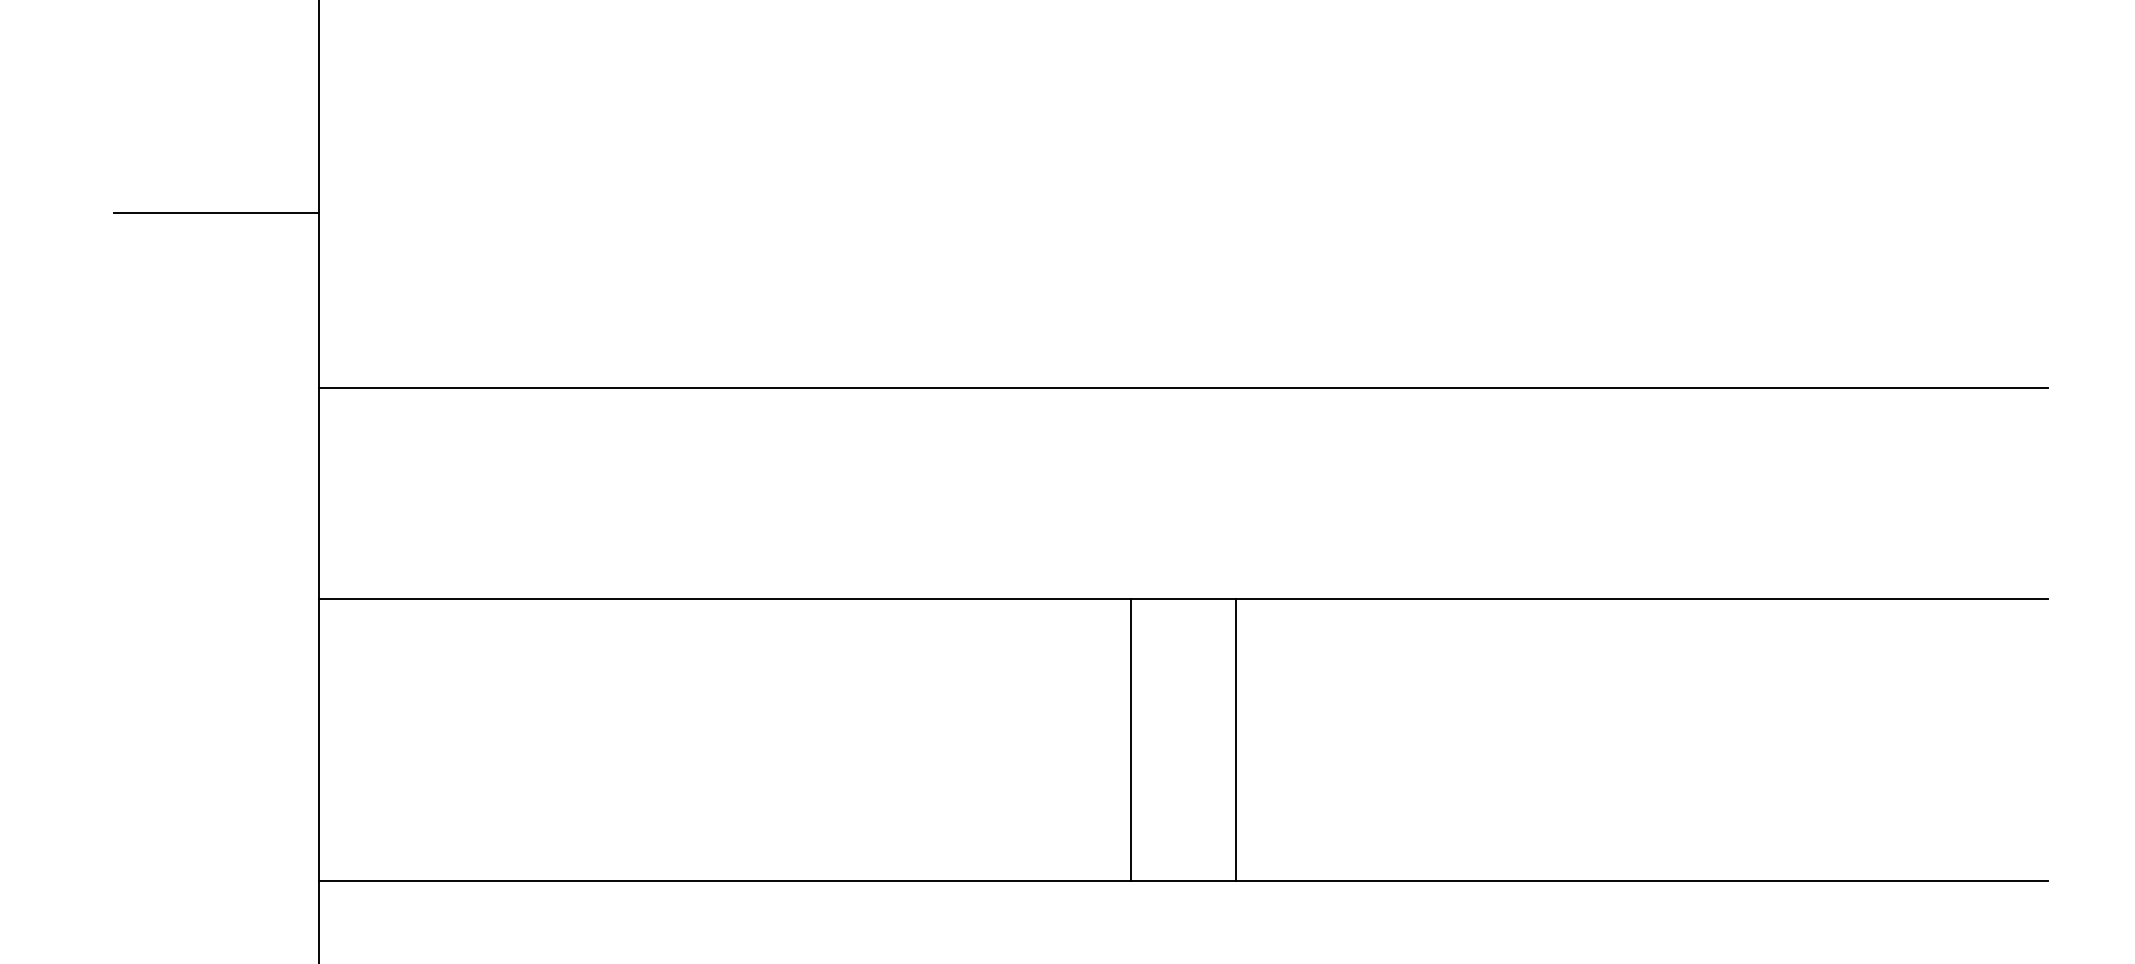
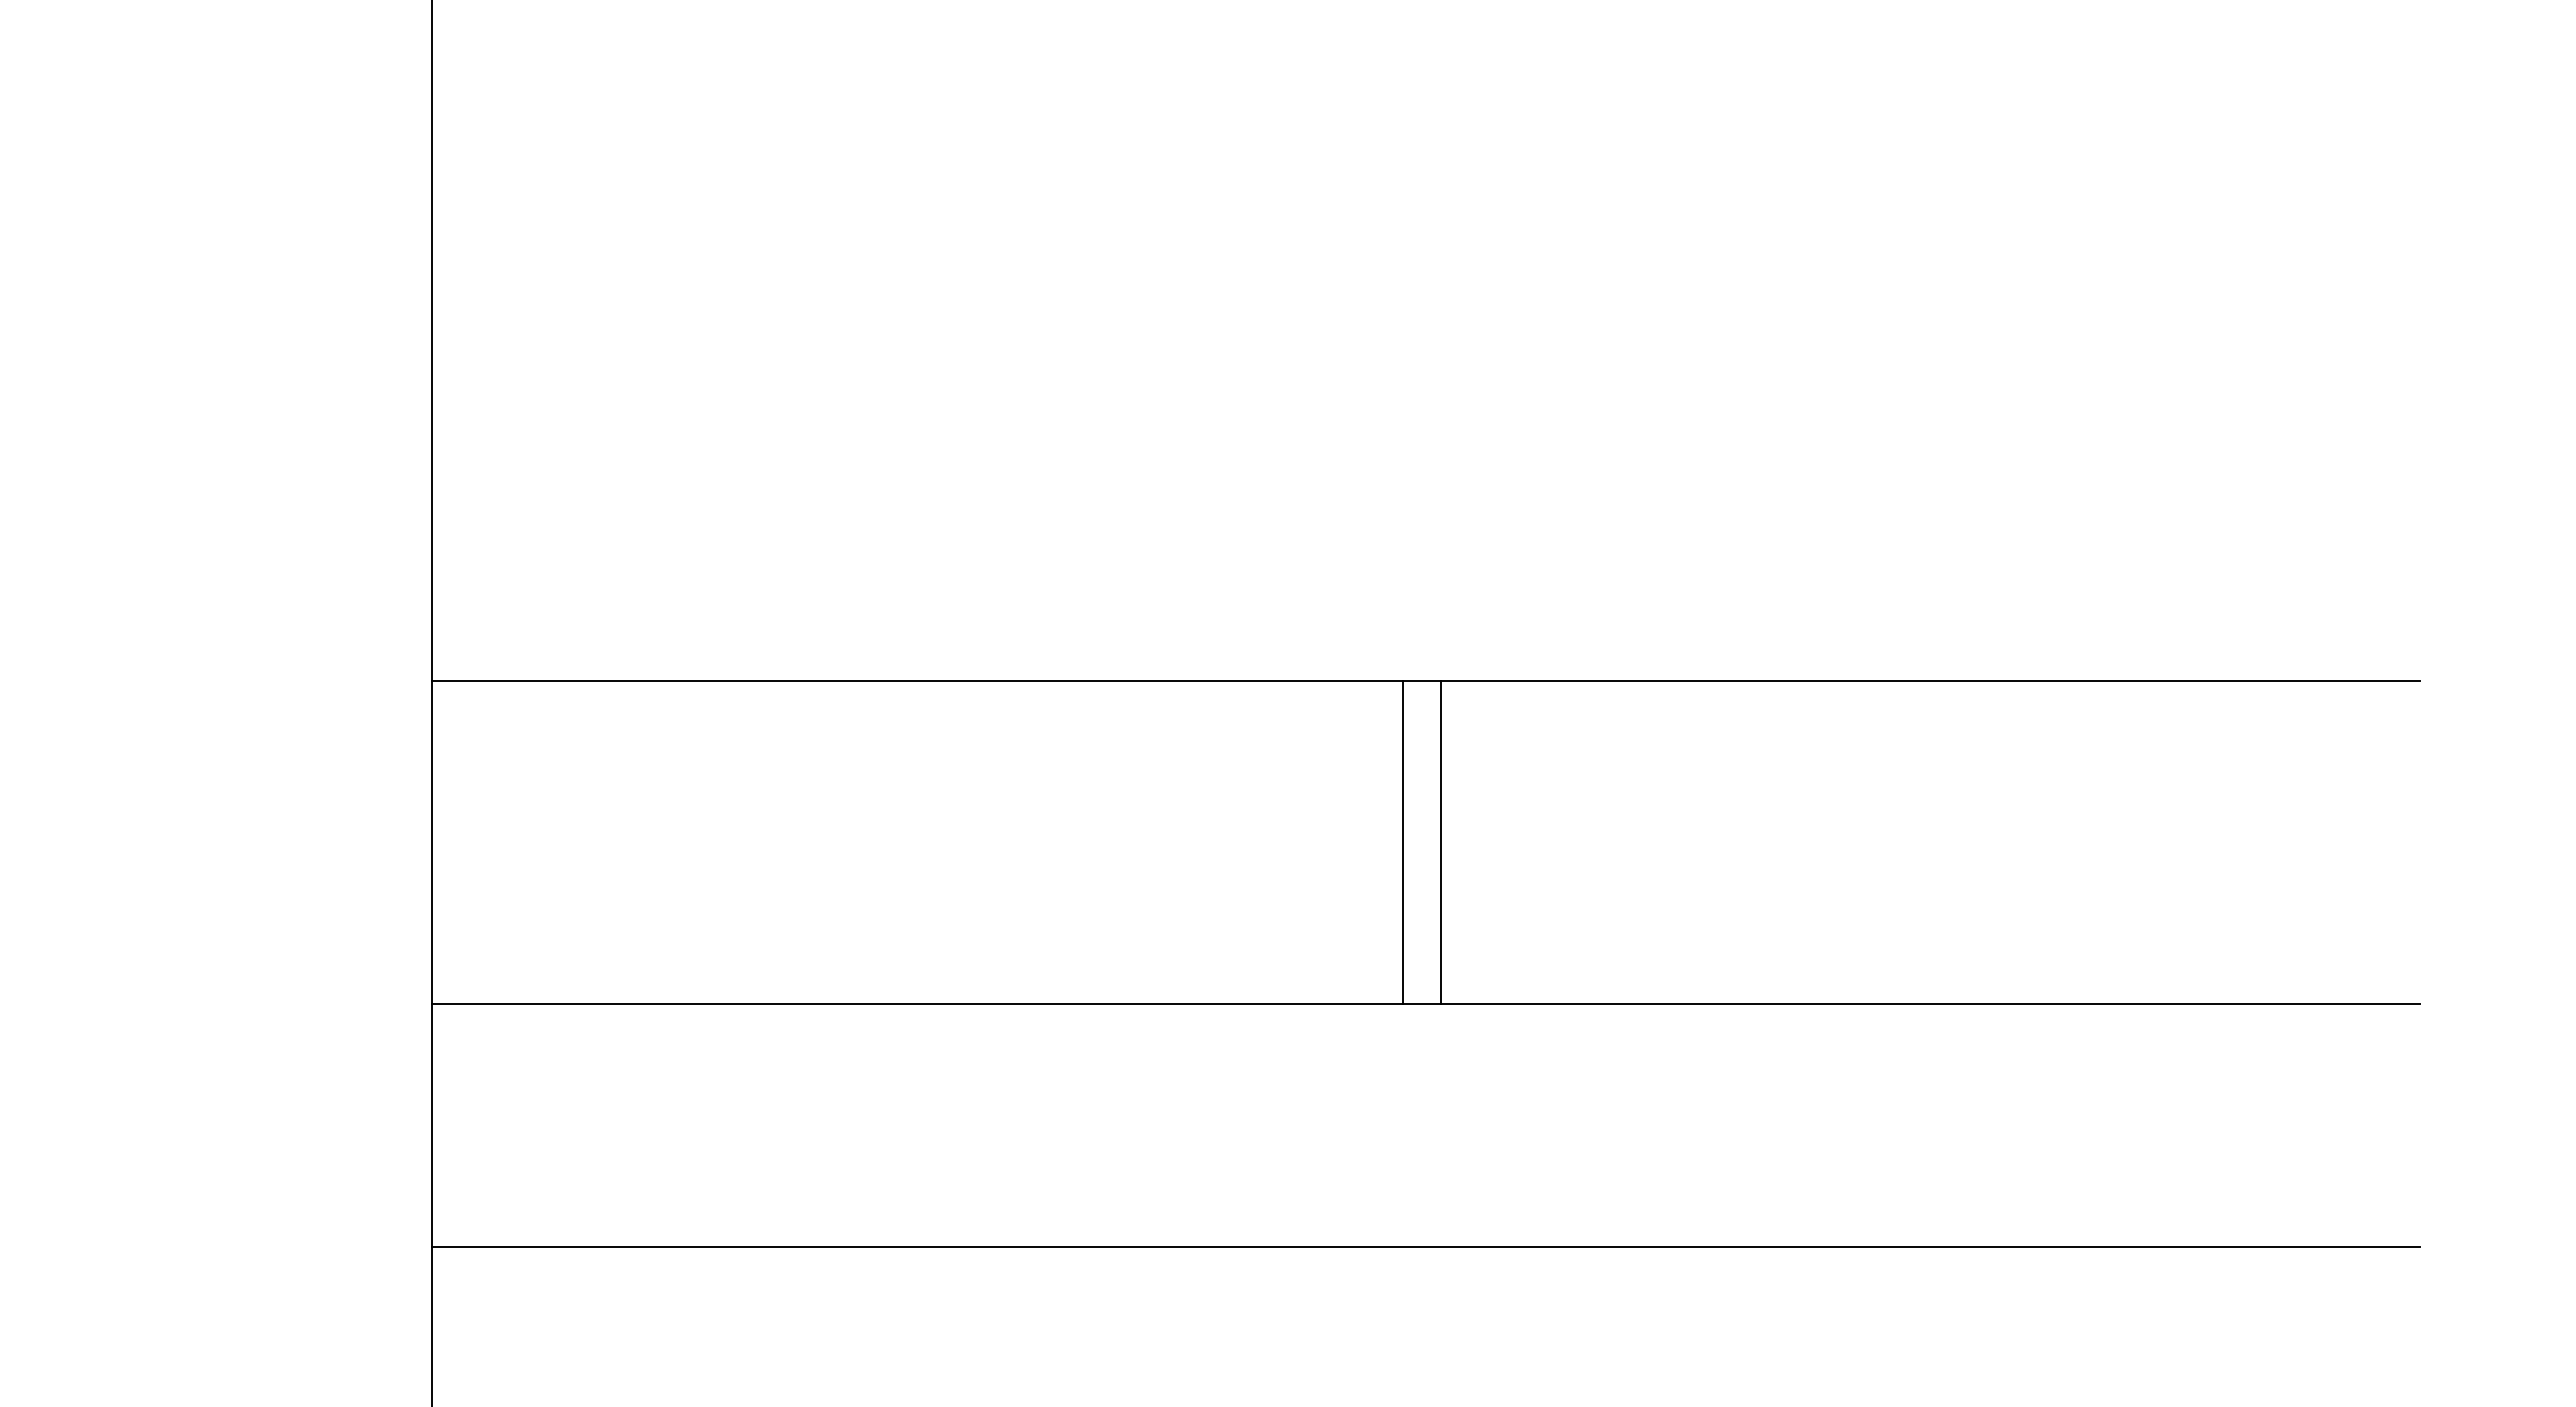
line: (216, 212) -> (314, 236), removed
line: (1182, 388) -> (1425, 438), removed
line: (1130, 739) -> (1441, 842), moved
line: (1235, 739) -> (1402, 842), moved

